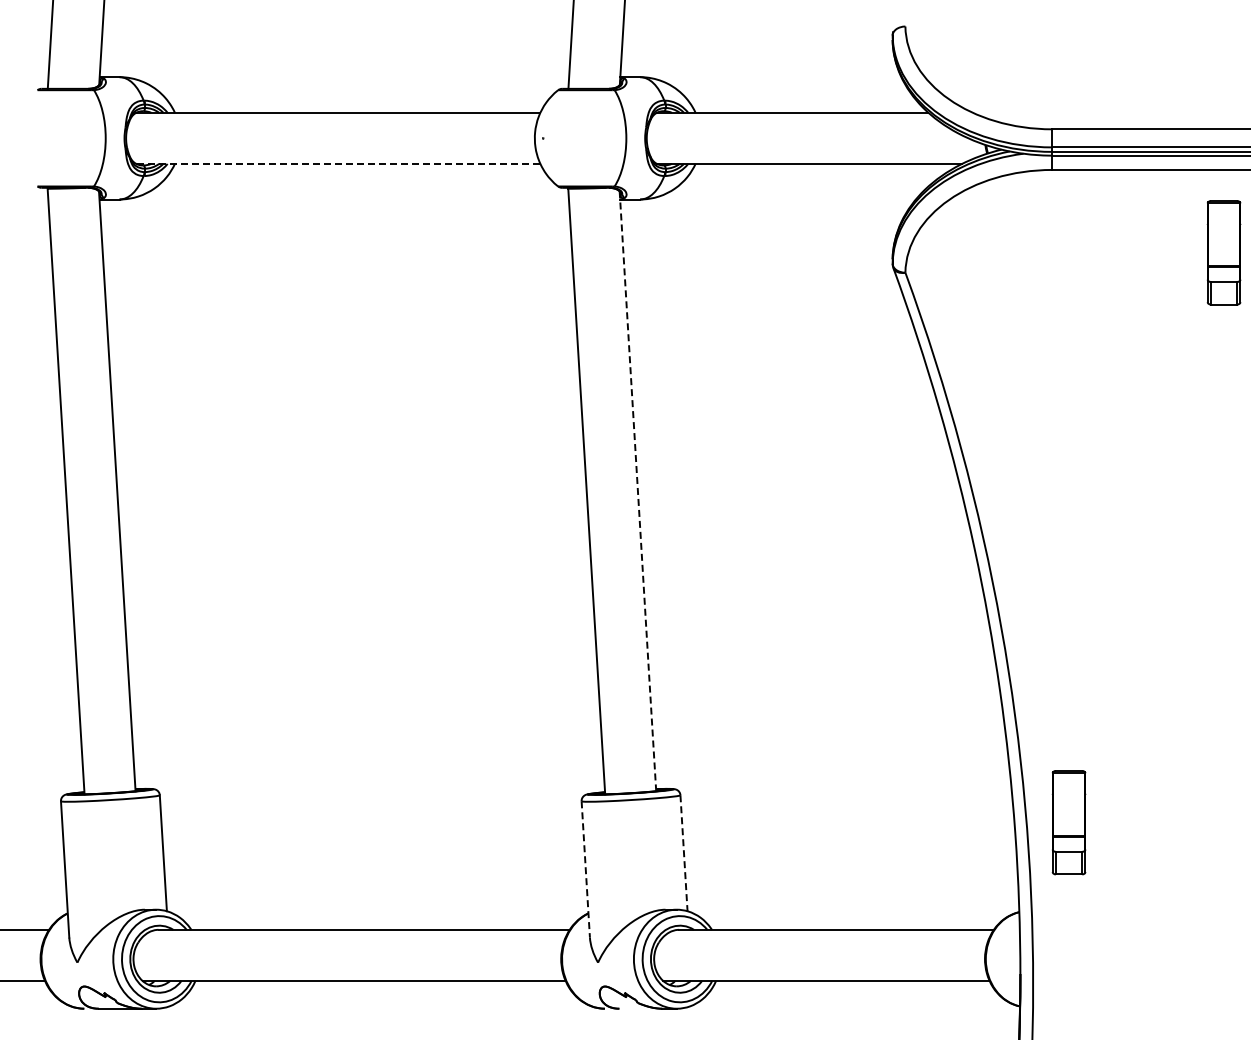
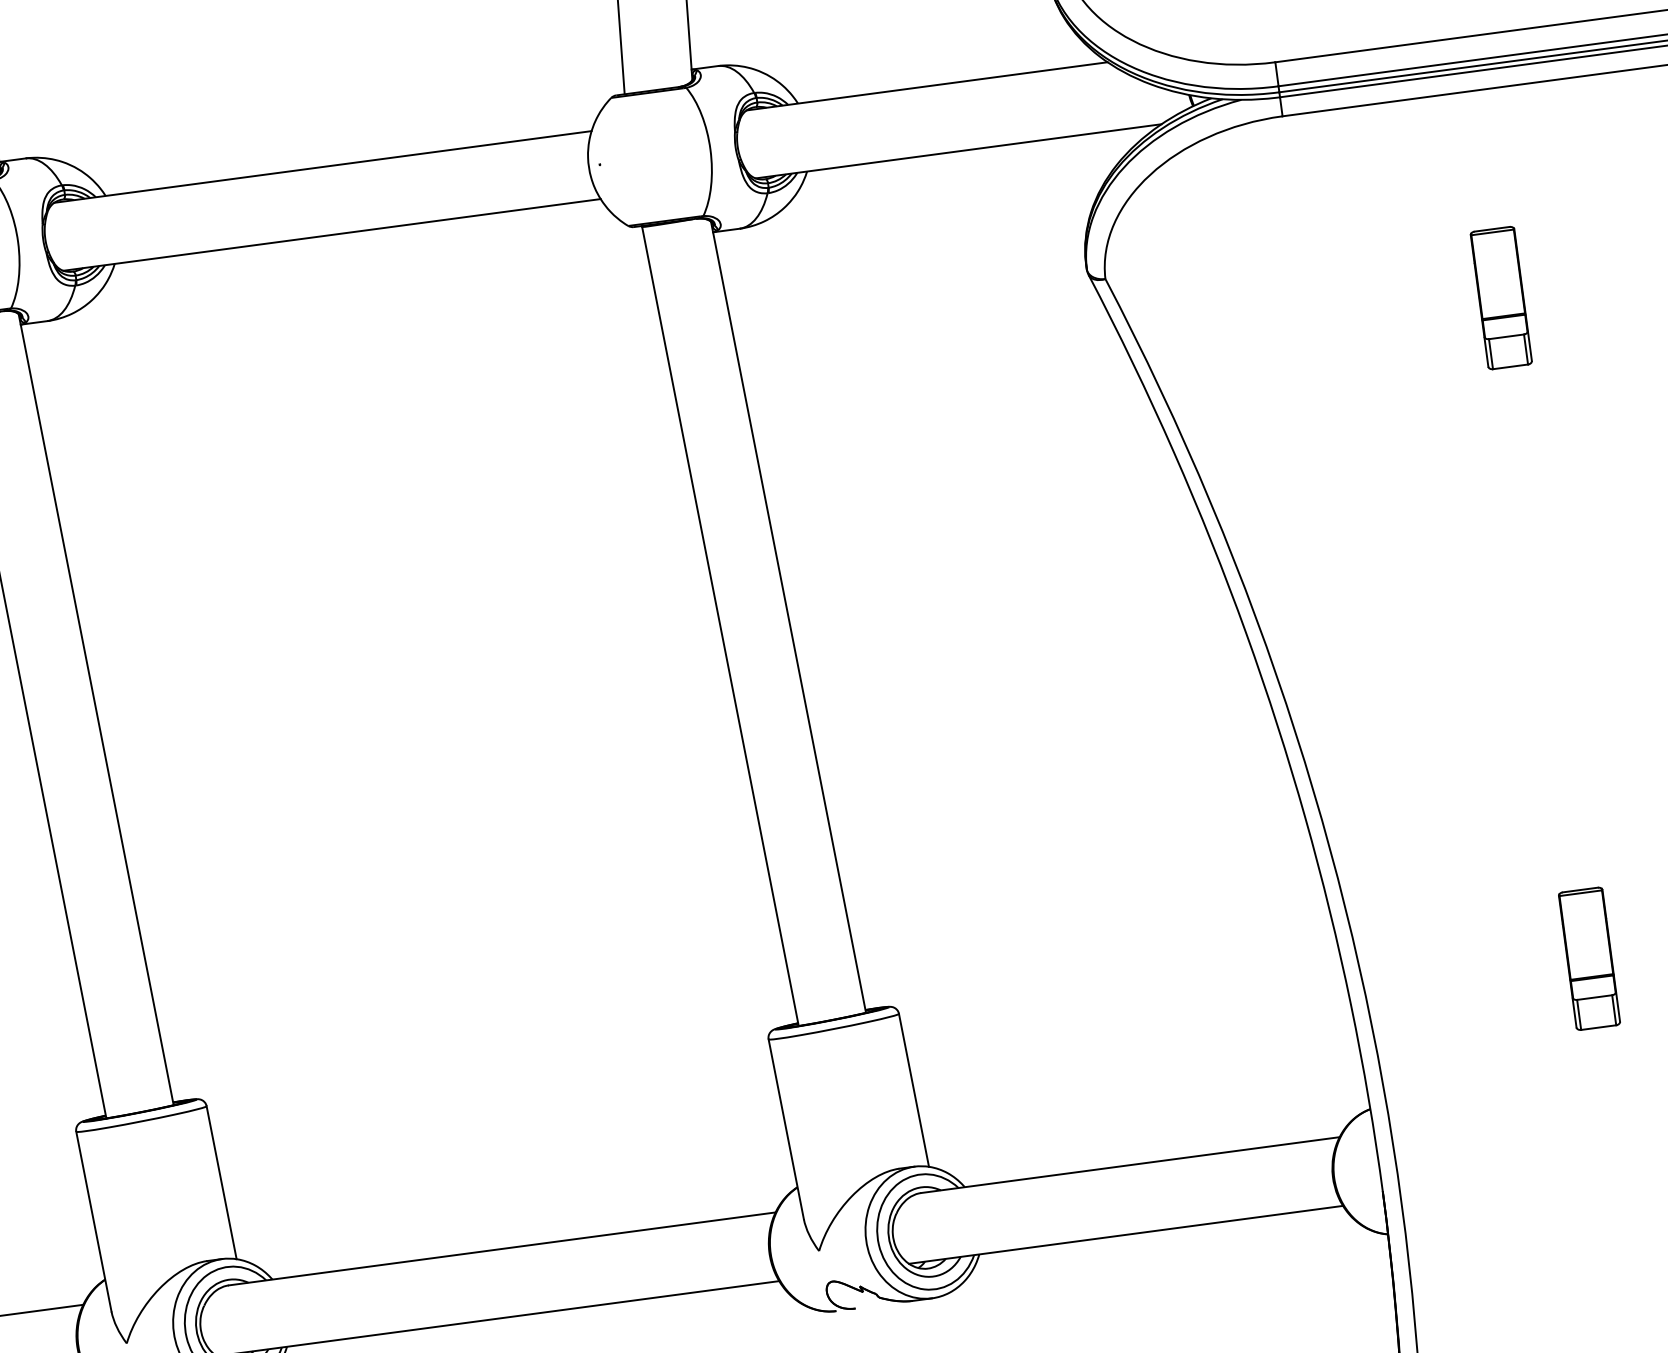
line: (337, 163) -> (330, 234), dashed -> solid
part: (1223, 252) -> (1500, 297), moved
line: (637, 491) -> (787, 617), dashed -> solid
part: (1068, 822) -> (1588, 958), moved
line: (684, 853) -> (914, 1090), dashed -> solid
line: (585, 869) -> (785, 1129), dashed -> solid

